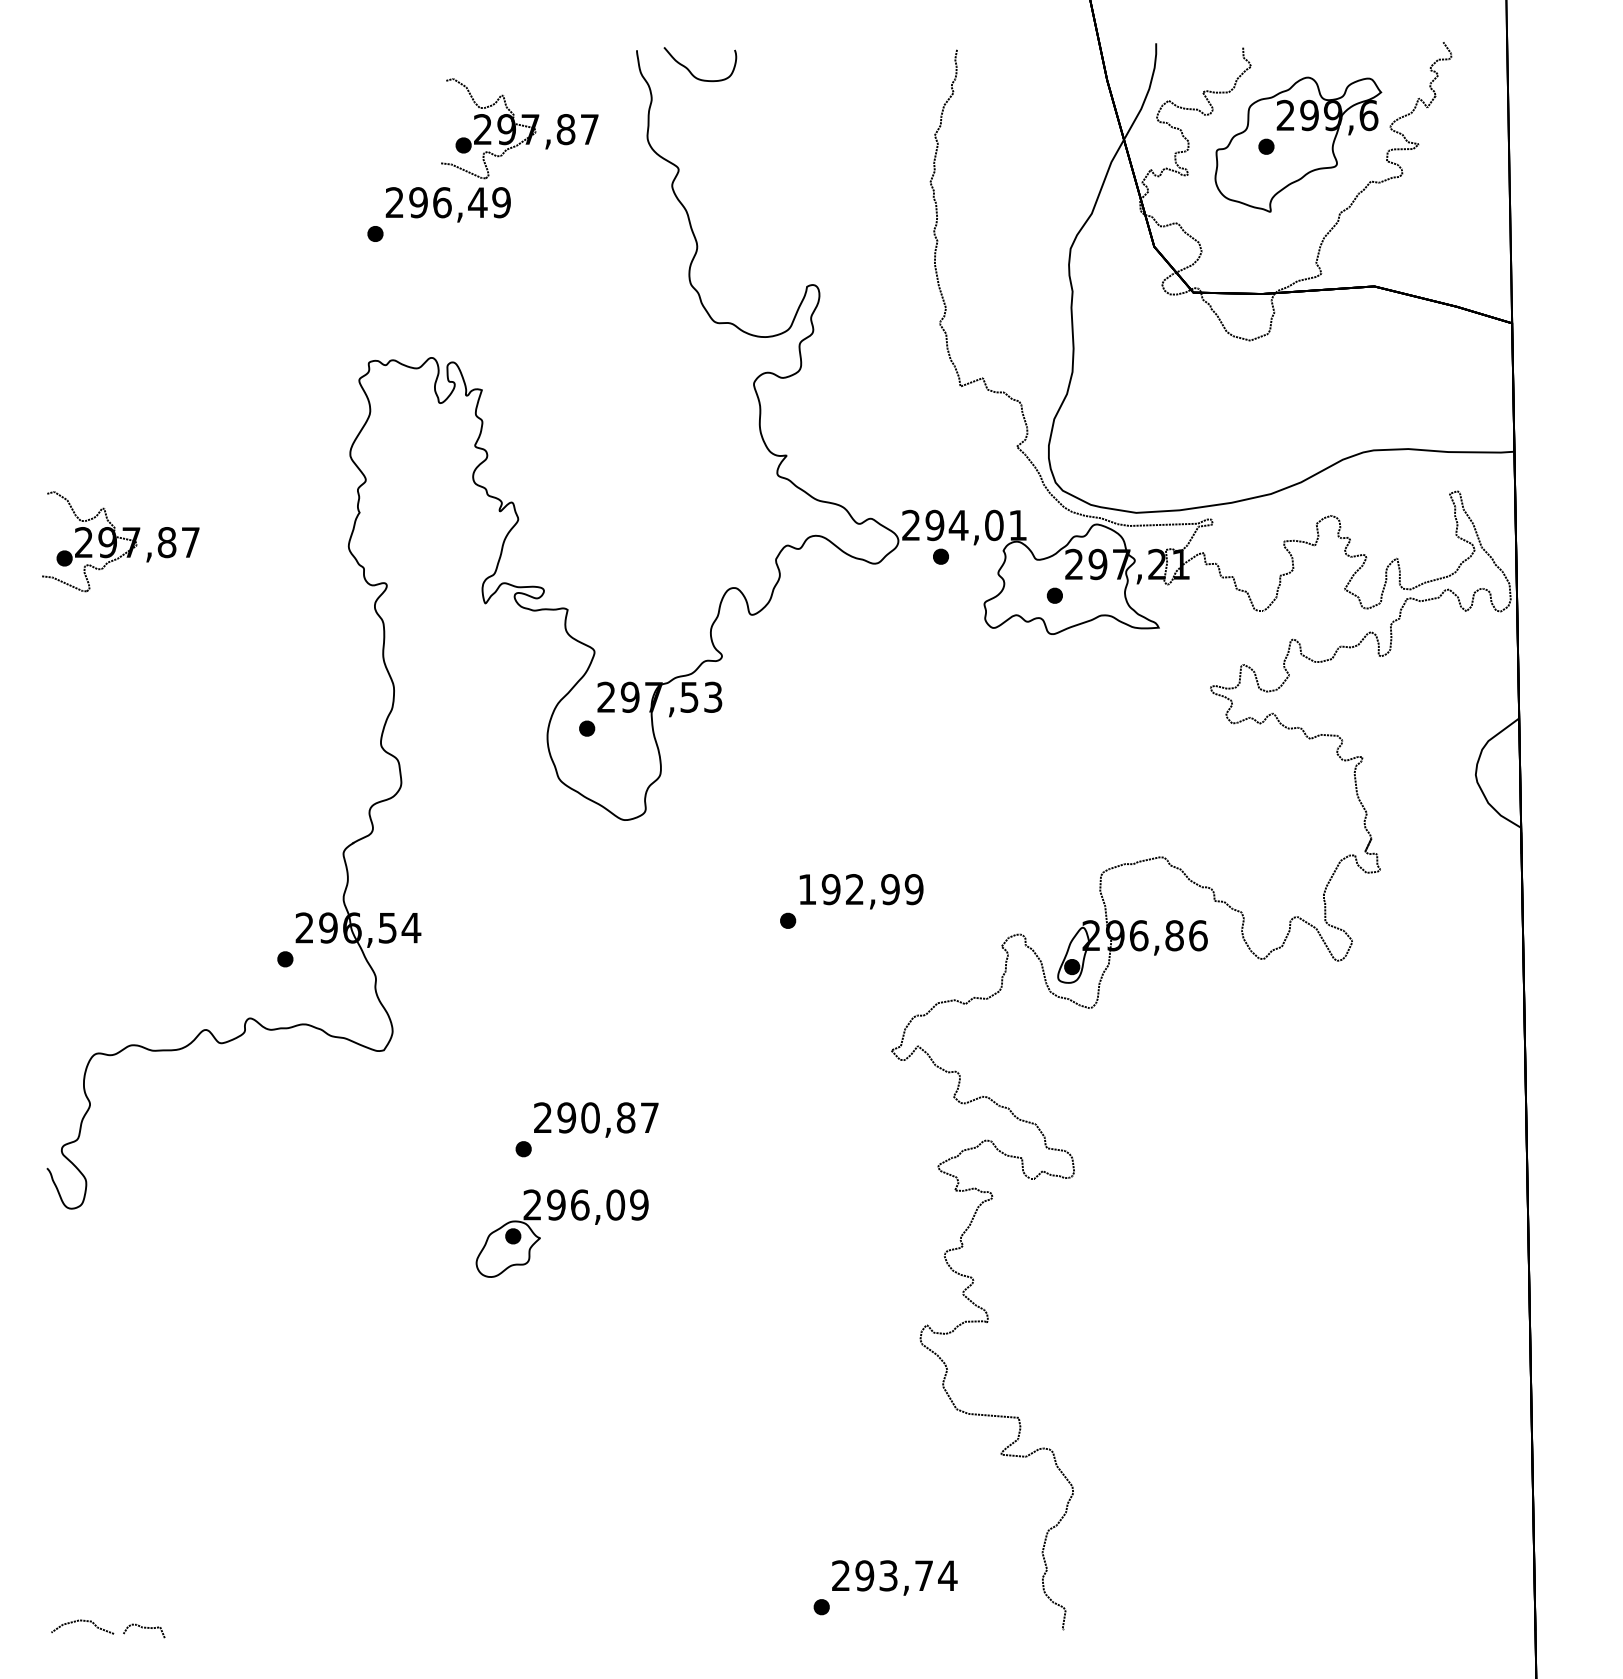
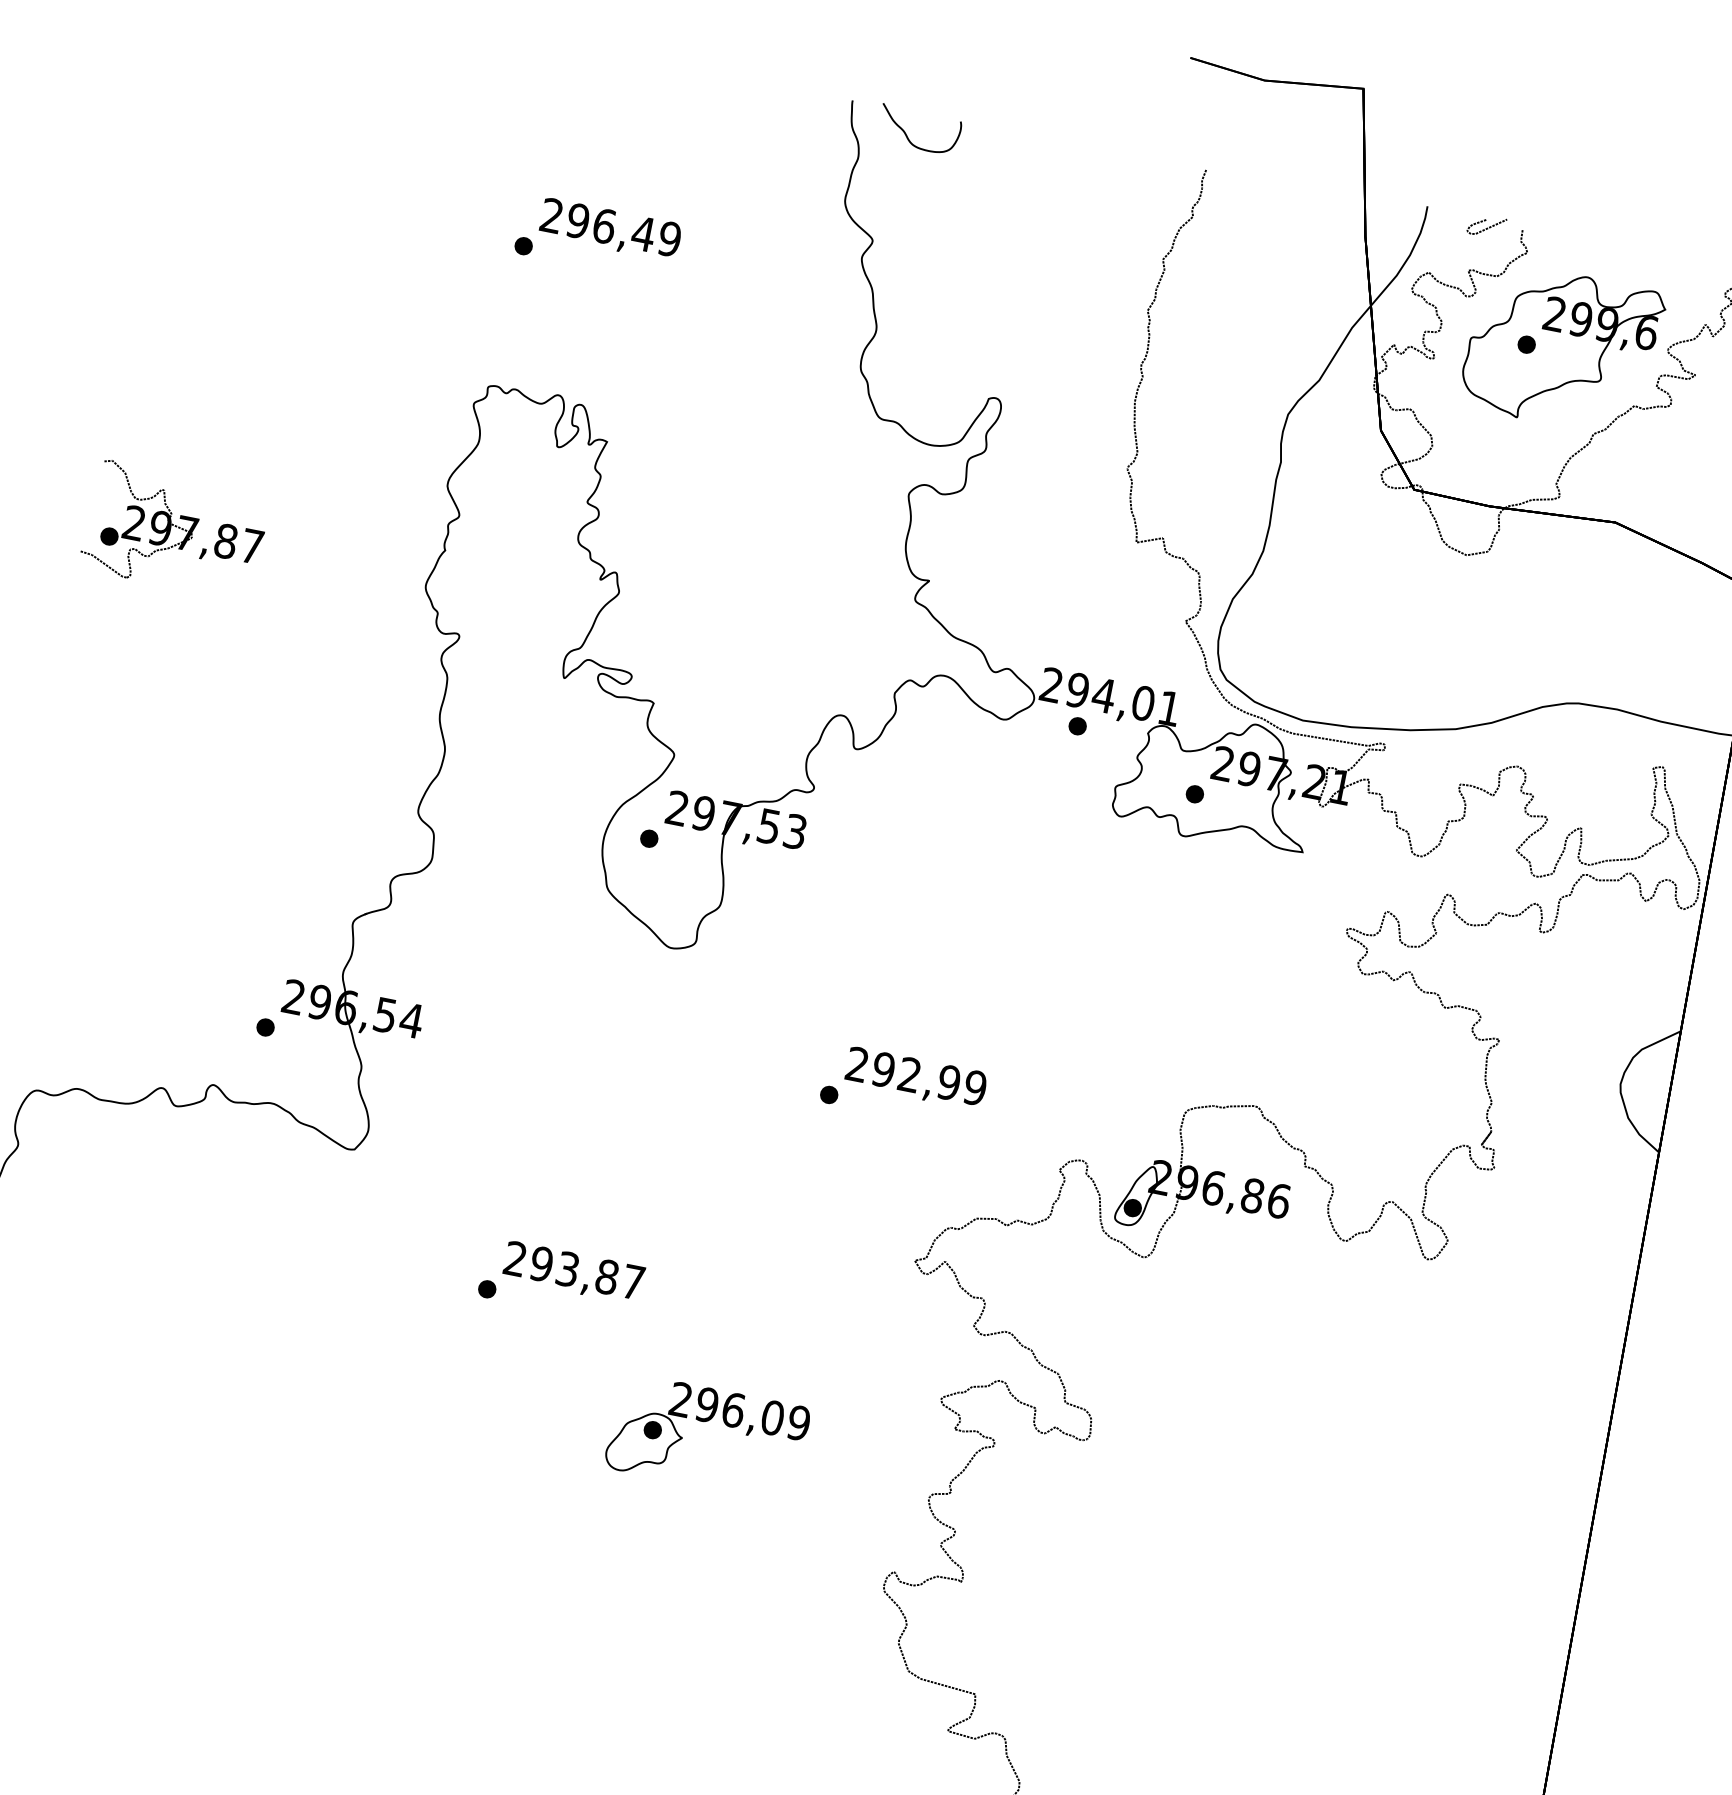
curve: (1211, 51) -> (1486, 227), added
part: (519, 128) -> (705, 161), removed
text: (806, 889) -> (856, 1064), 192,99 -> 292,99
text: (590, 1117) -> (567, 1268), 290,87 -> 293,87
part: (557, 1220) -> (705, 1422), moved

